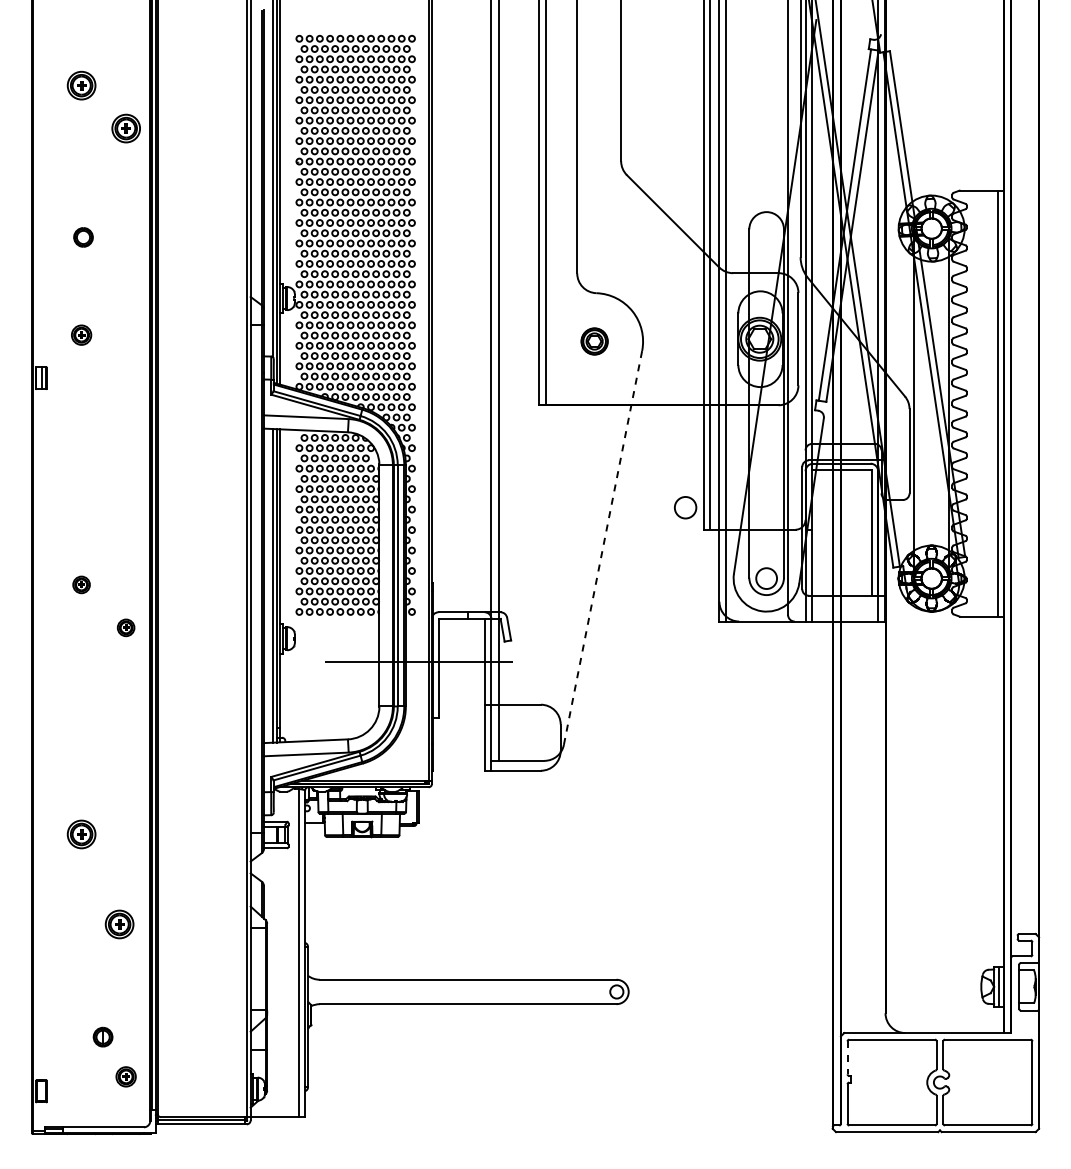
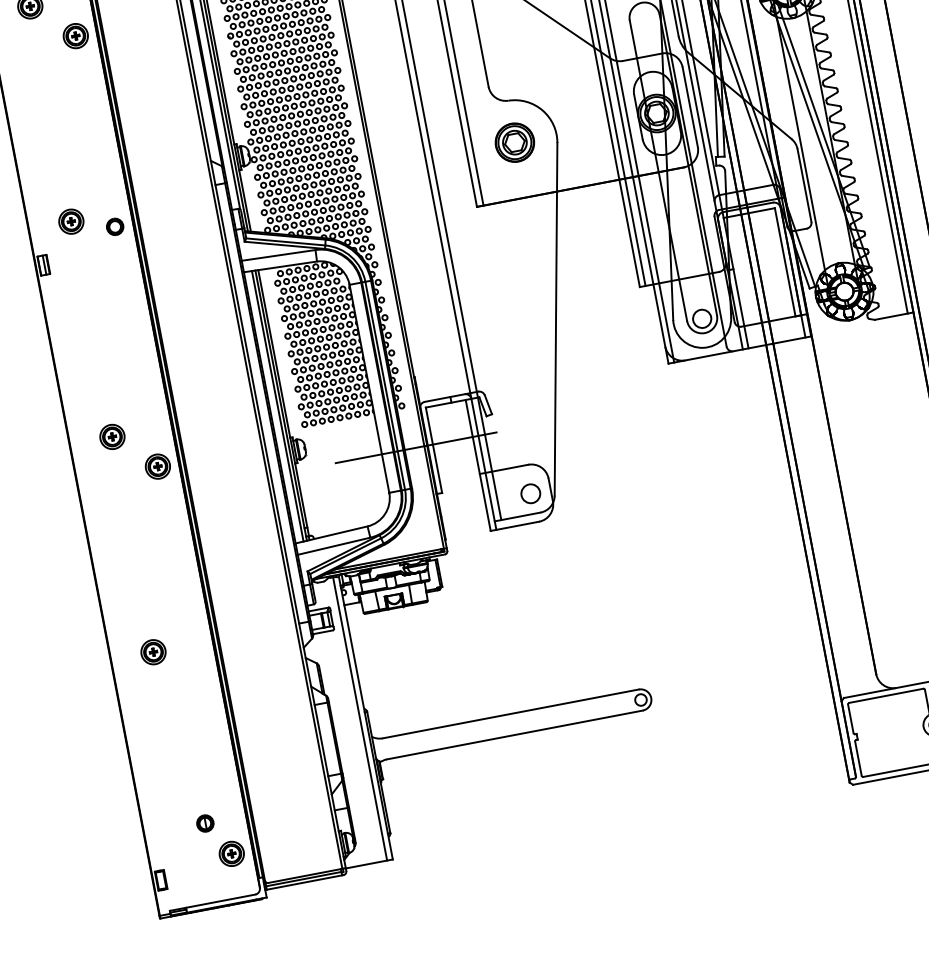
part: (83, 237) -> (115, 226), moved
part: (81, 334) -> (71, 221), size x1.43
part: (594, 341) -> (514, 142), size x1.67
circle: (685, 507) -> (530, 493), moved
line: (603, 547) -> (556, 318), dashed -> solid
part: (81, 584) -> (112, 436), size x1.67
part: (125, 627) -> (157, 466), size x1.67
part: (119, 924) -> (200, 723), removed
line: (847, 1057) -> (850, 718), dashed -> solid
part: (125, 1076) -> (231, 853), size x1.43

